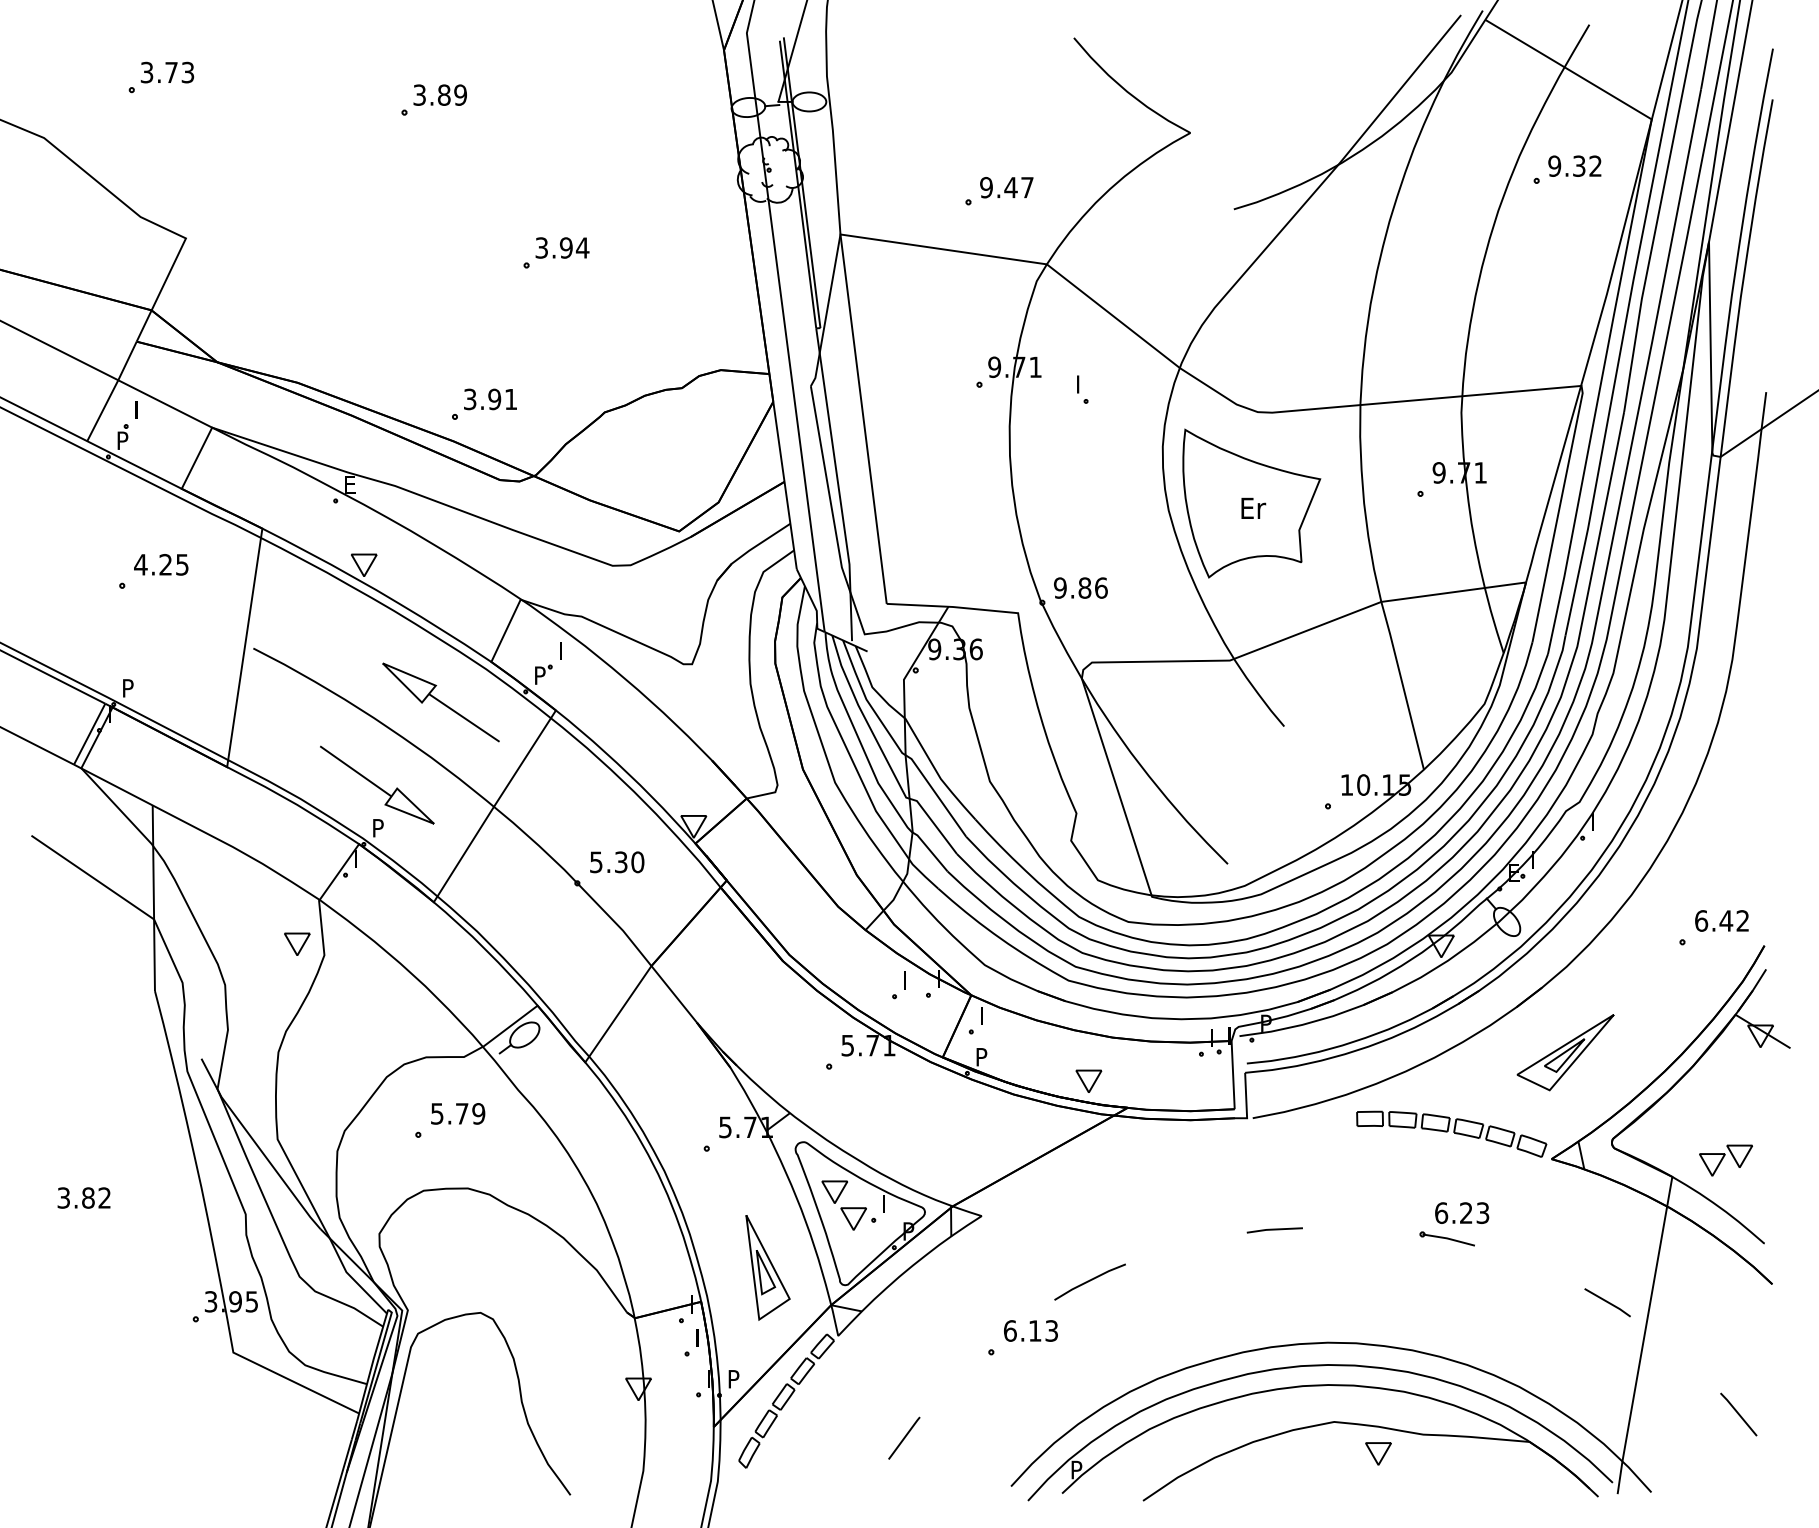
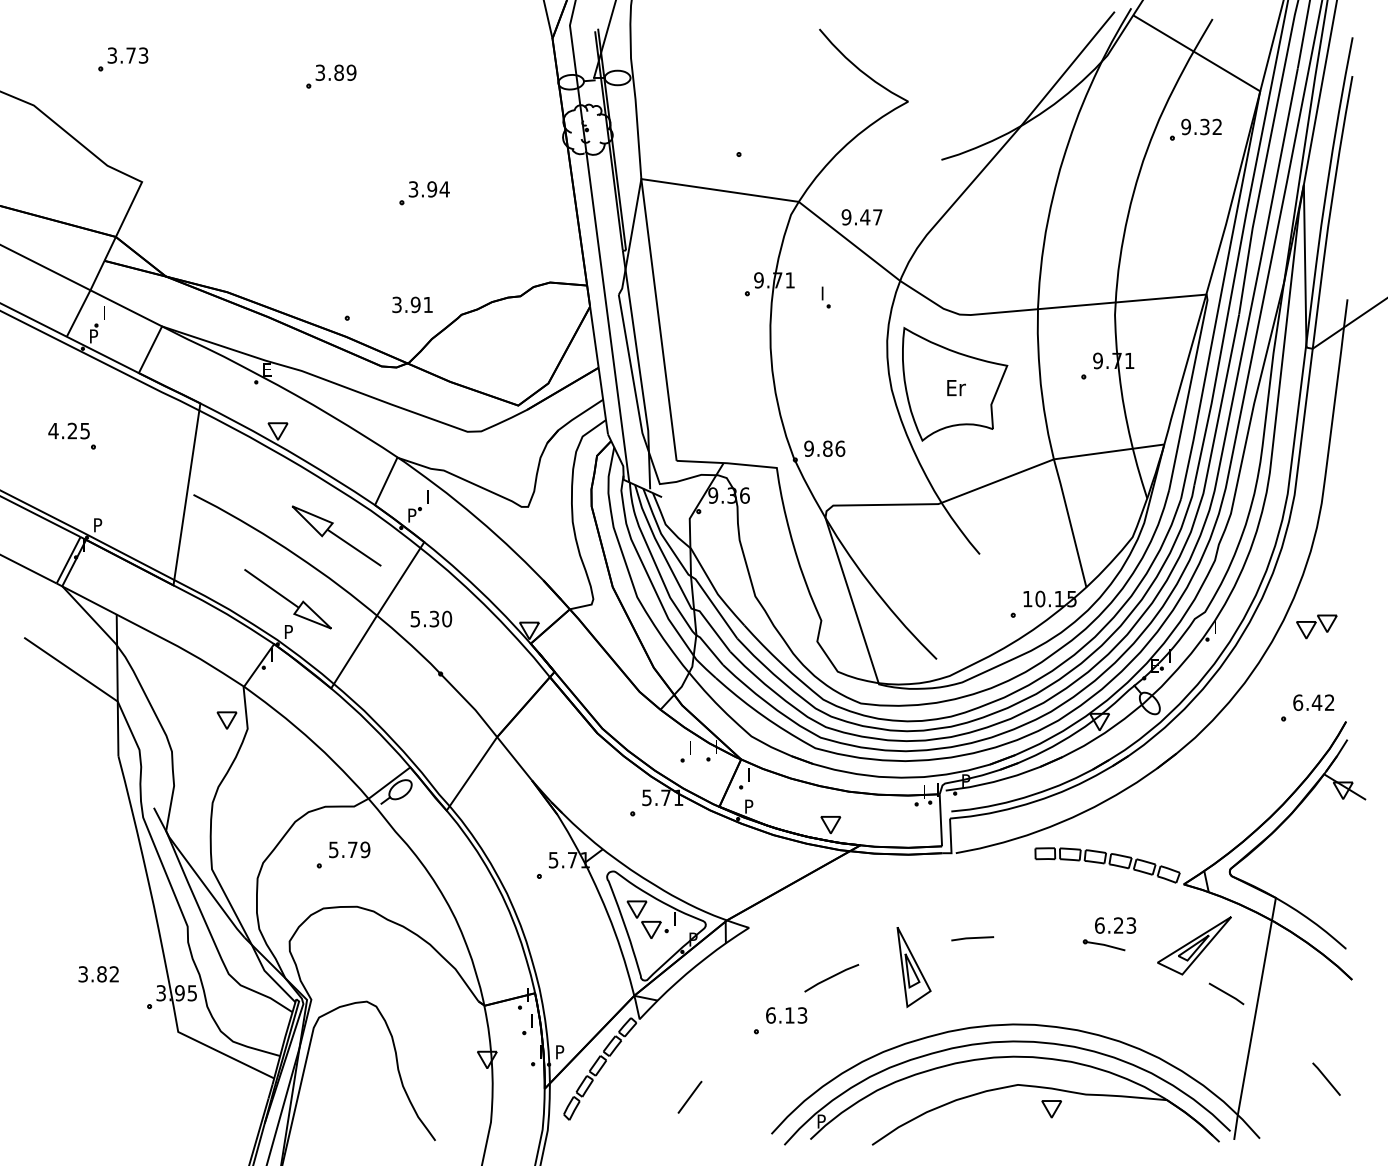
text: (1006, 187) -> (861, 217), moved
text: (490, 399) -> (412, 304), moved
text: (161, 564) -> (69, 430), moved
text: (617, 862) -> (431, 619), moved
part: (1565, 1052) -> (1194, 945), moved
part: (1725, 1160) -> (1316, 626), moved
text: (83, 1197) -> (98, 973), moved
part: (767, 1267) -> (913, 967), moved

